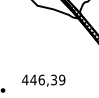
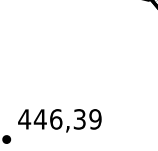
text: (43, 80) -> (59, 120), moved

